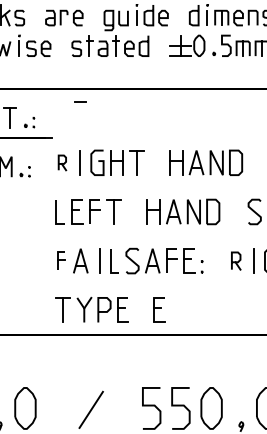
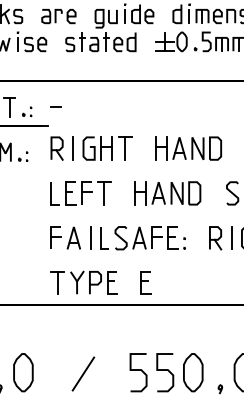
line: (80, 101) -> (56, 106), moved
part: (62, 162) -> (57, 148), size x1.67
part: (61, 260) -> (56, 237), size x1.43
part: (236, 260) -> (215, 237), size x1.43

